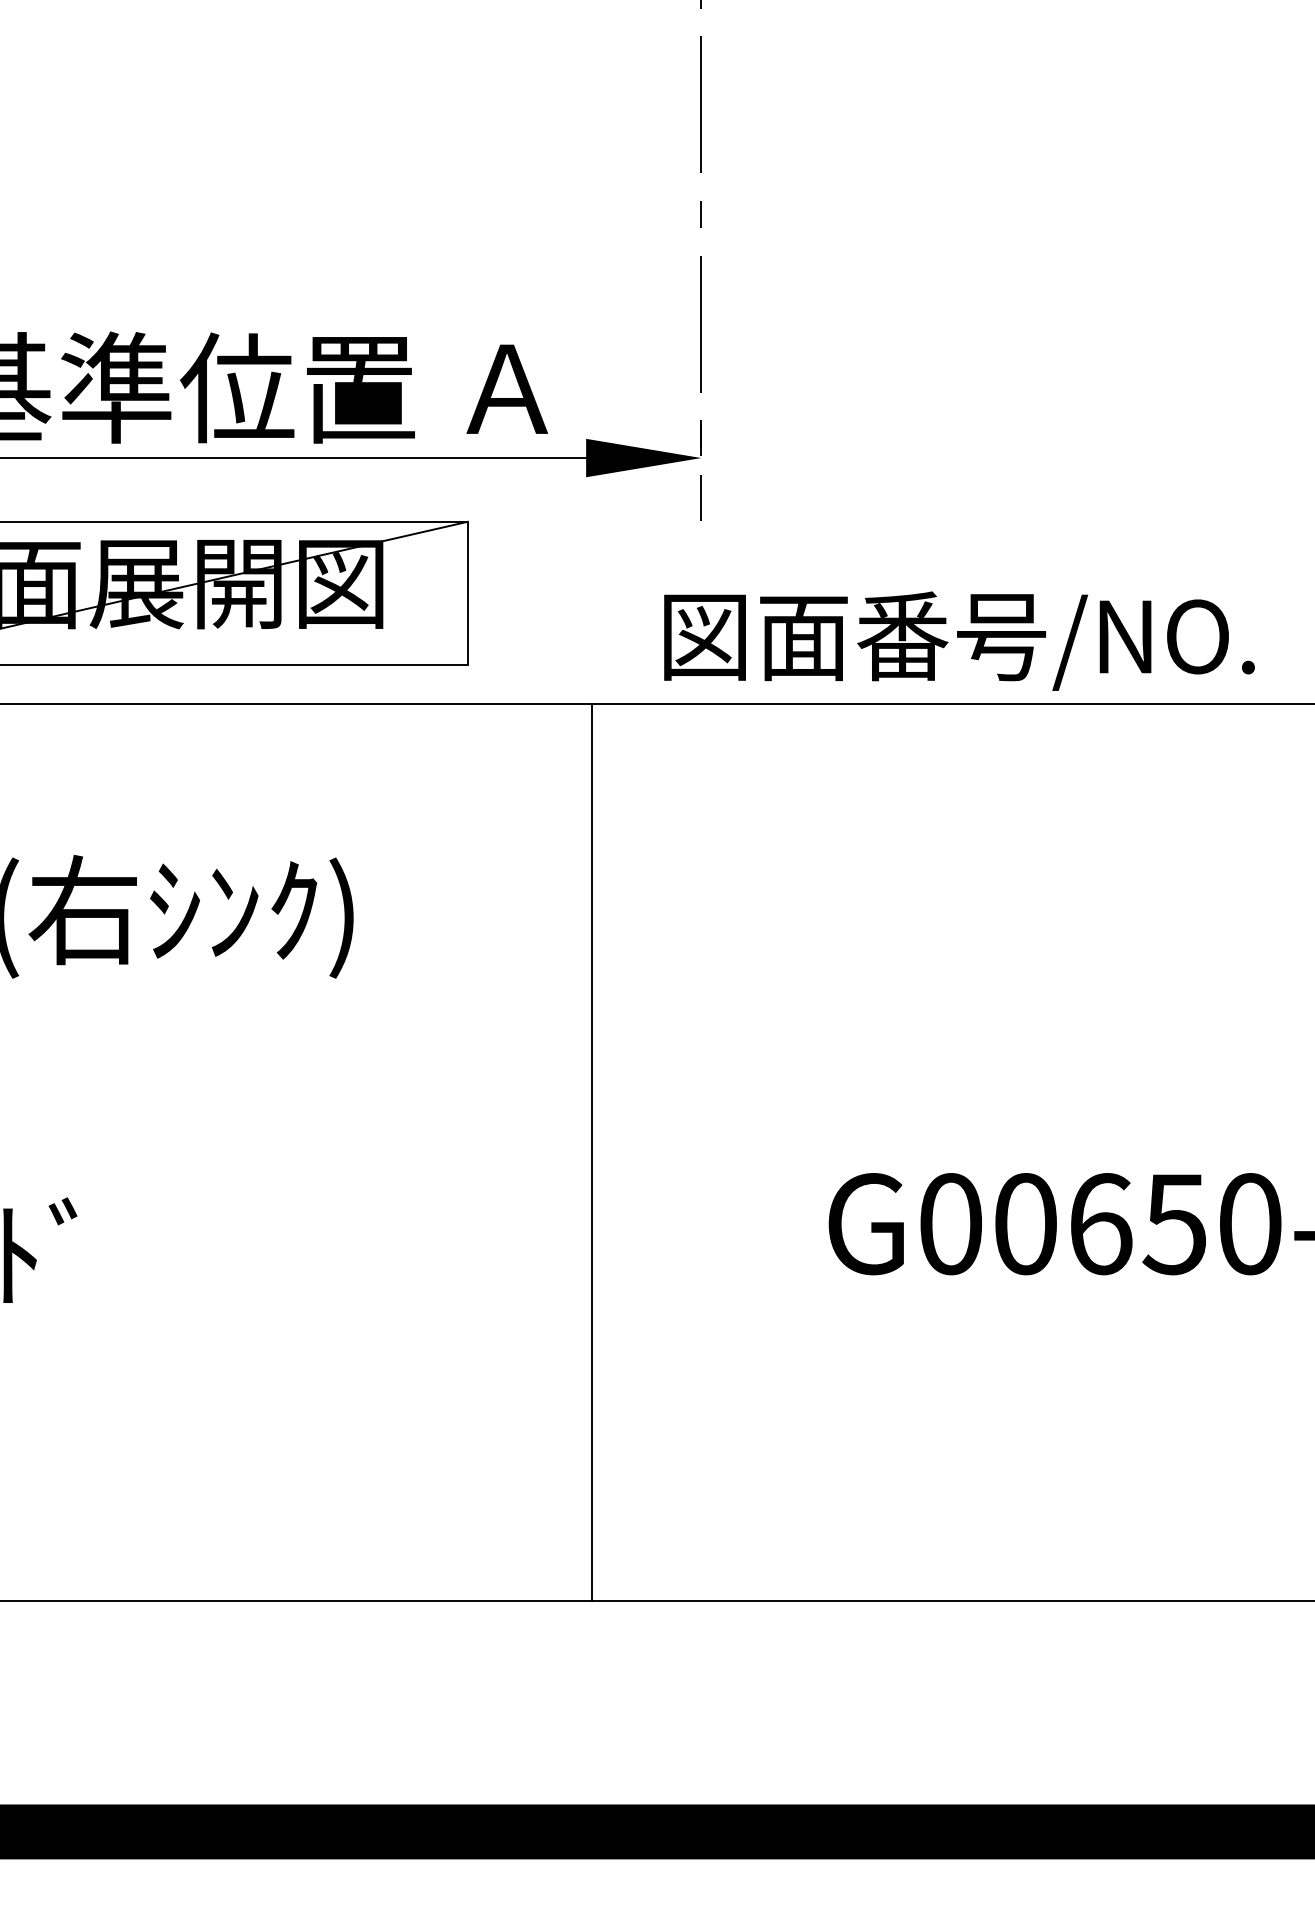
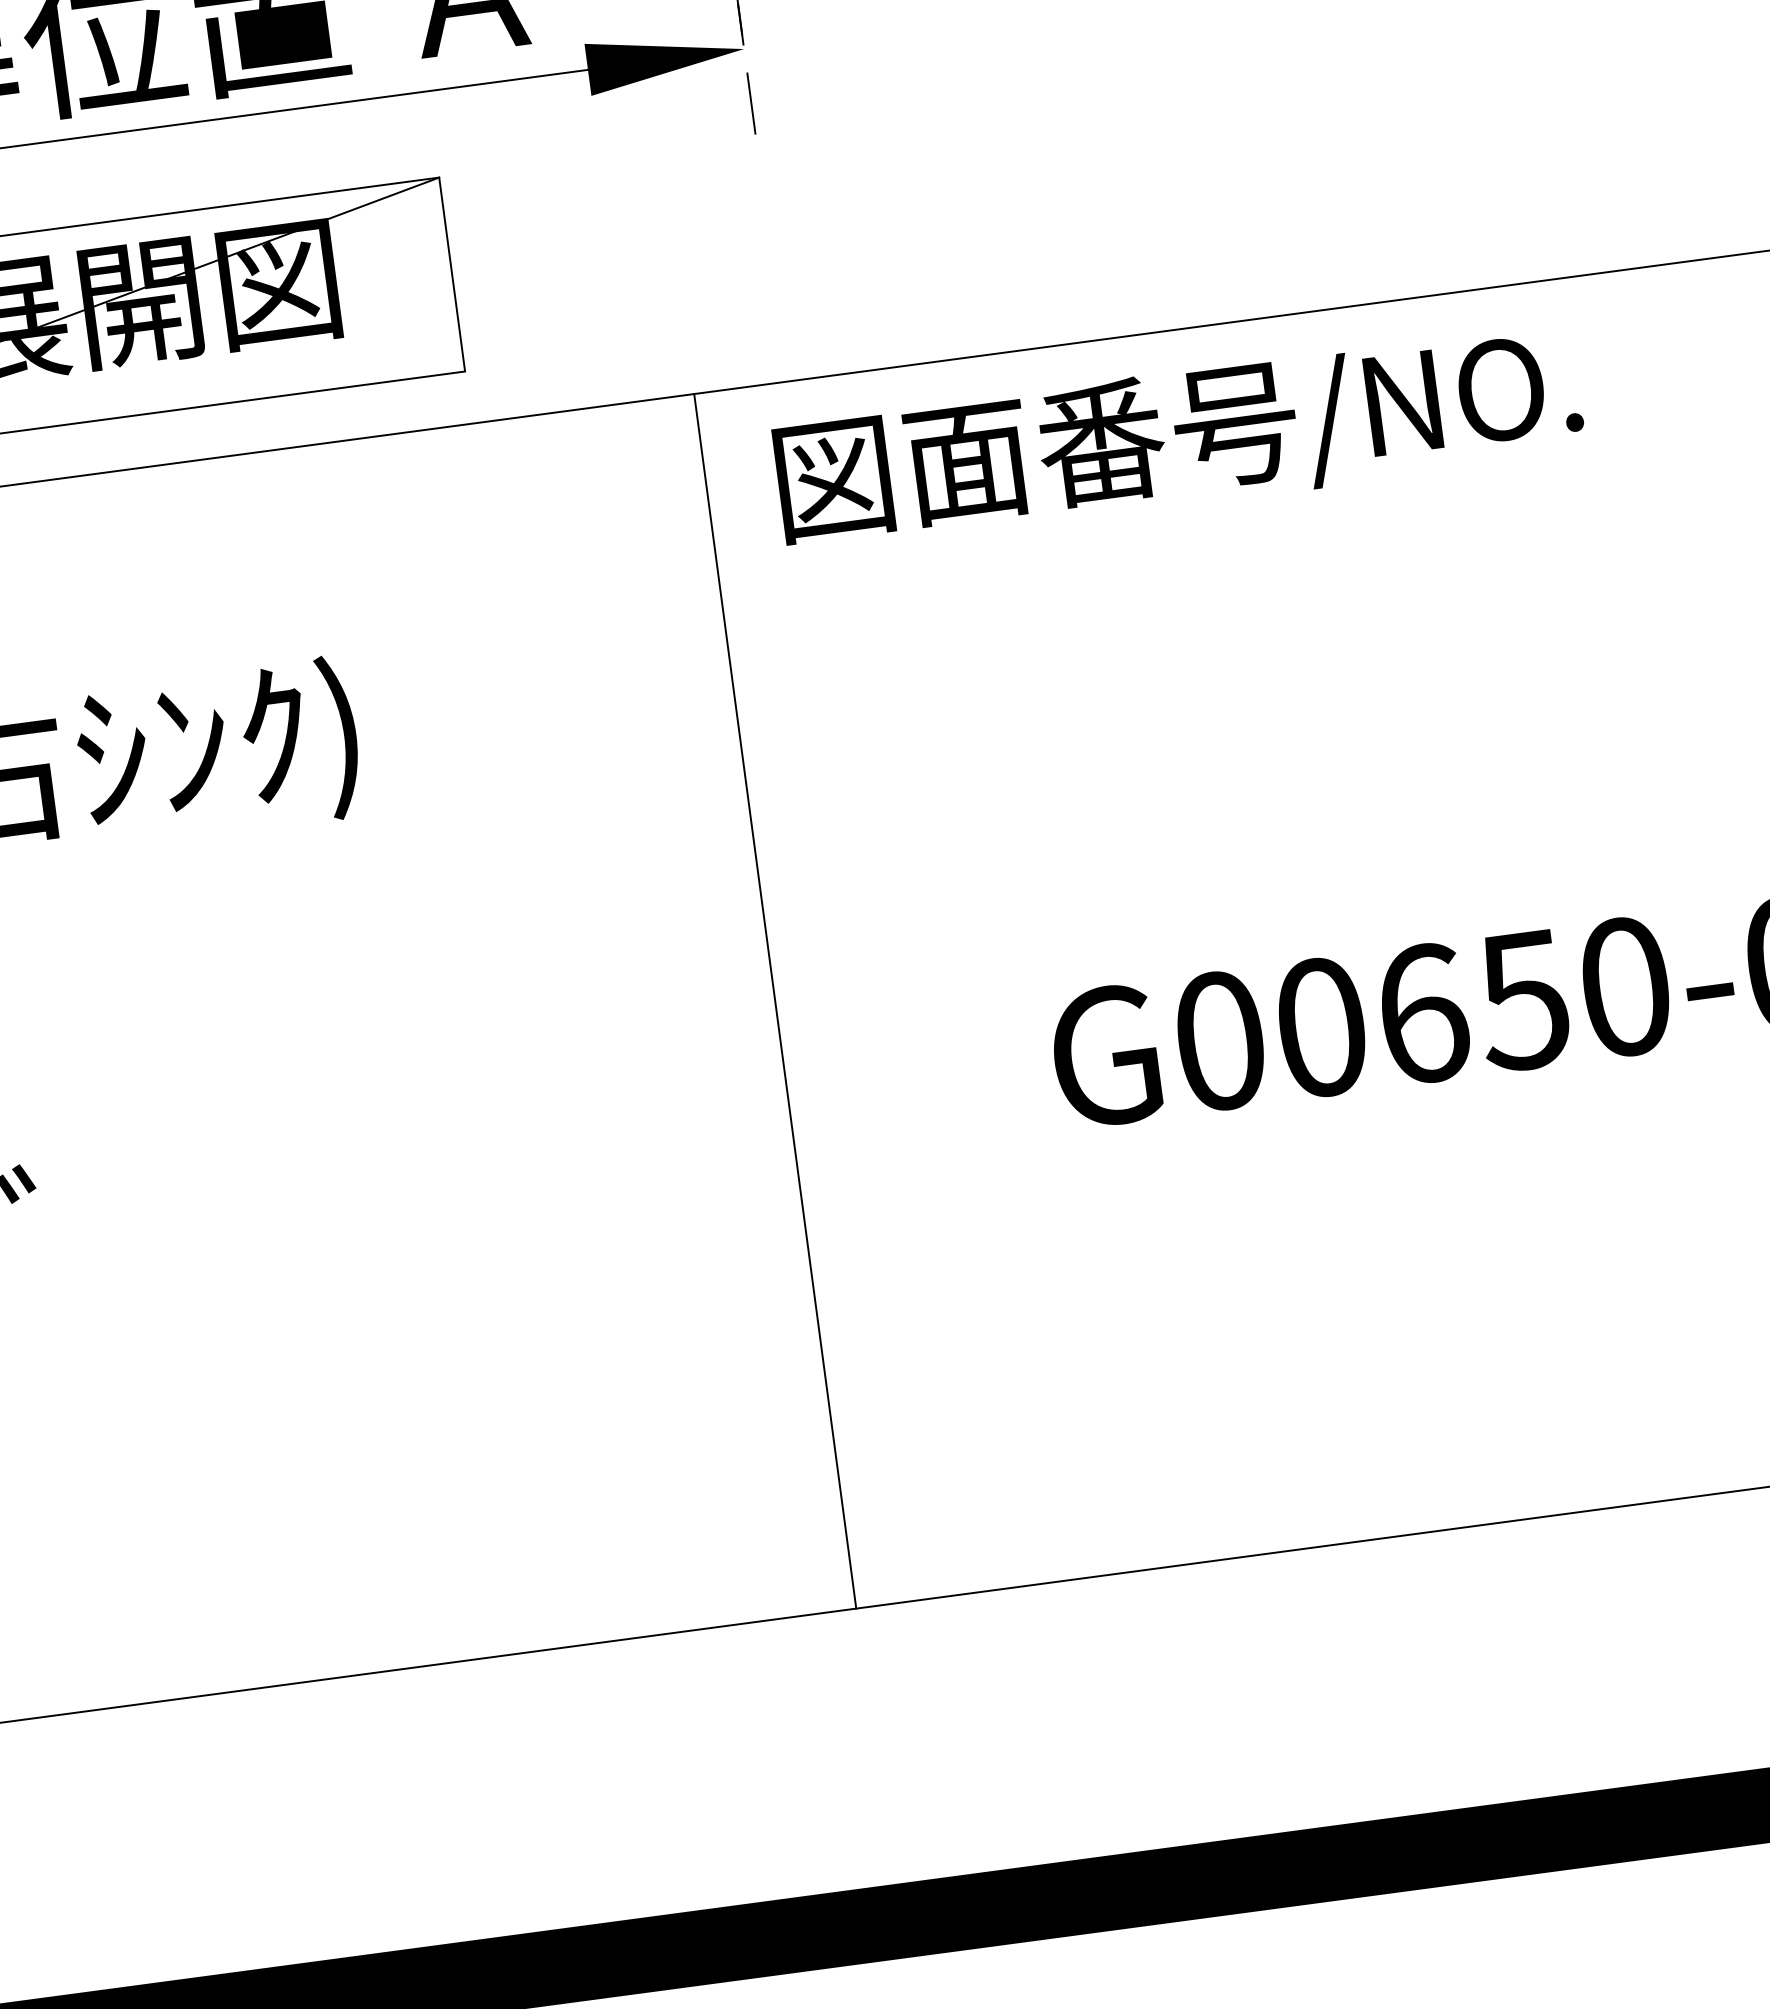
text: (959, 640) -> (1179, 438), moved
line: (591, 1151) -> (774, 1000), moved

